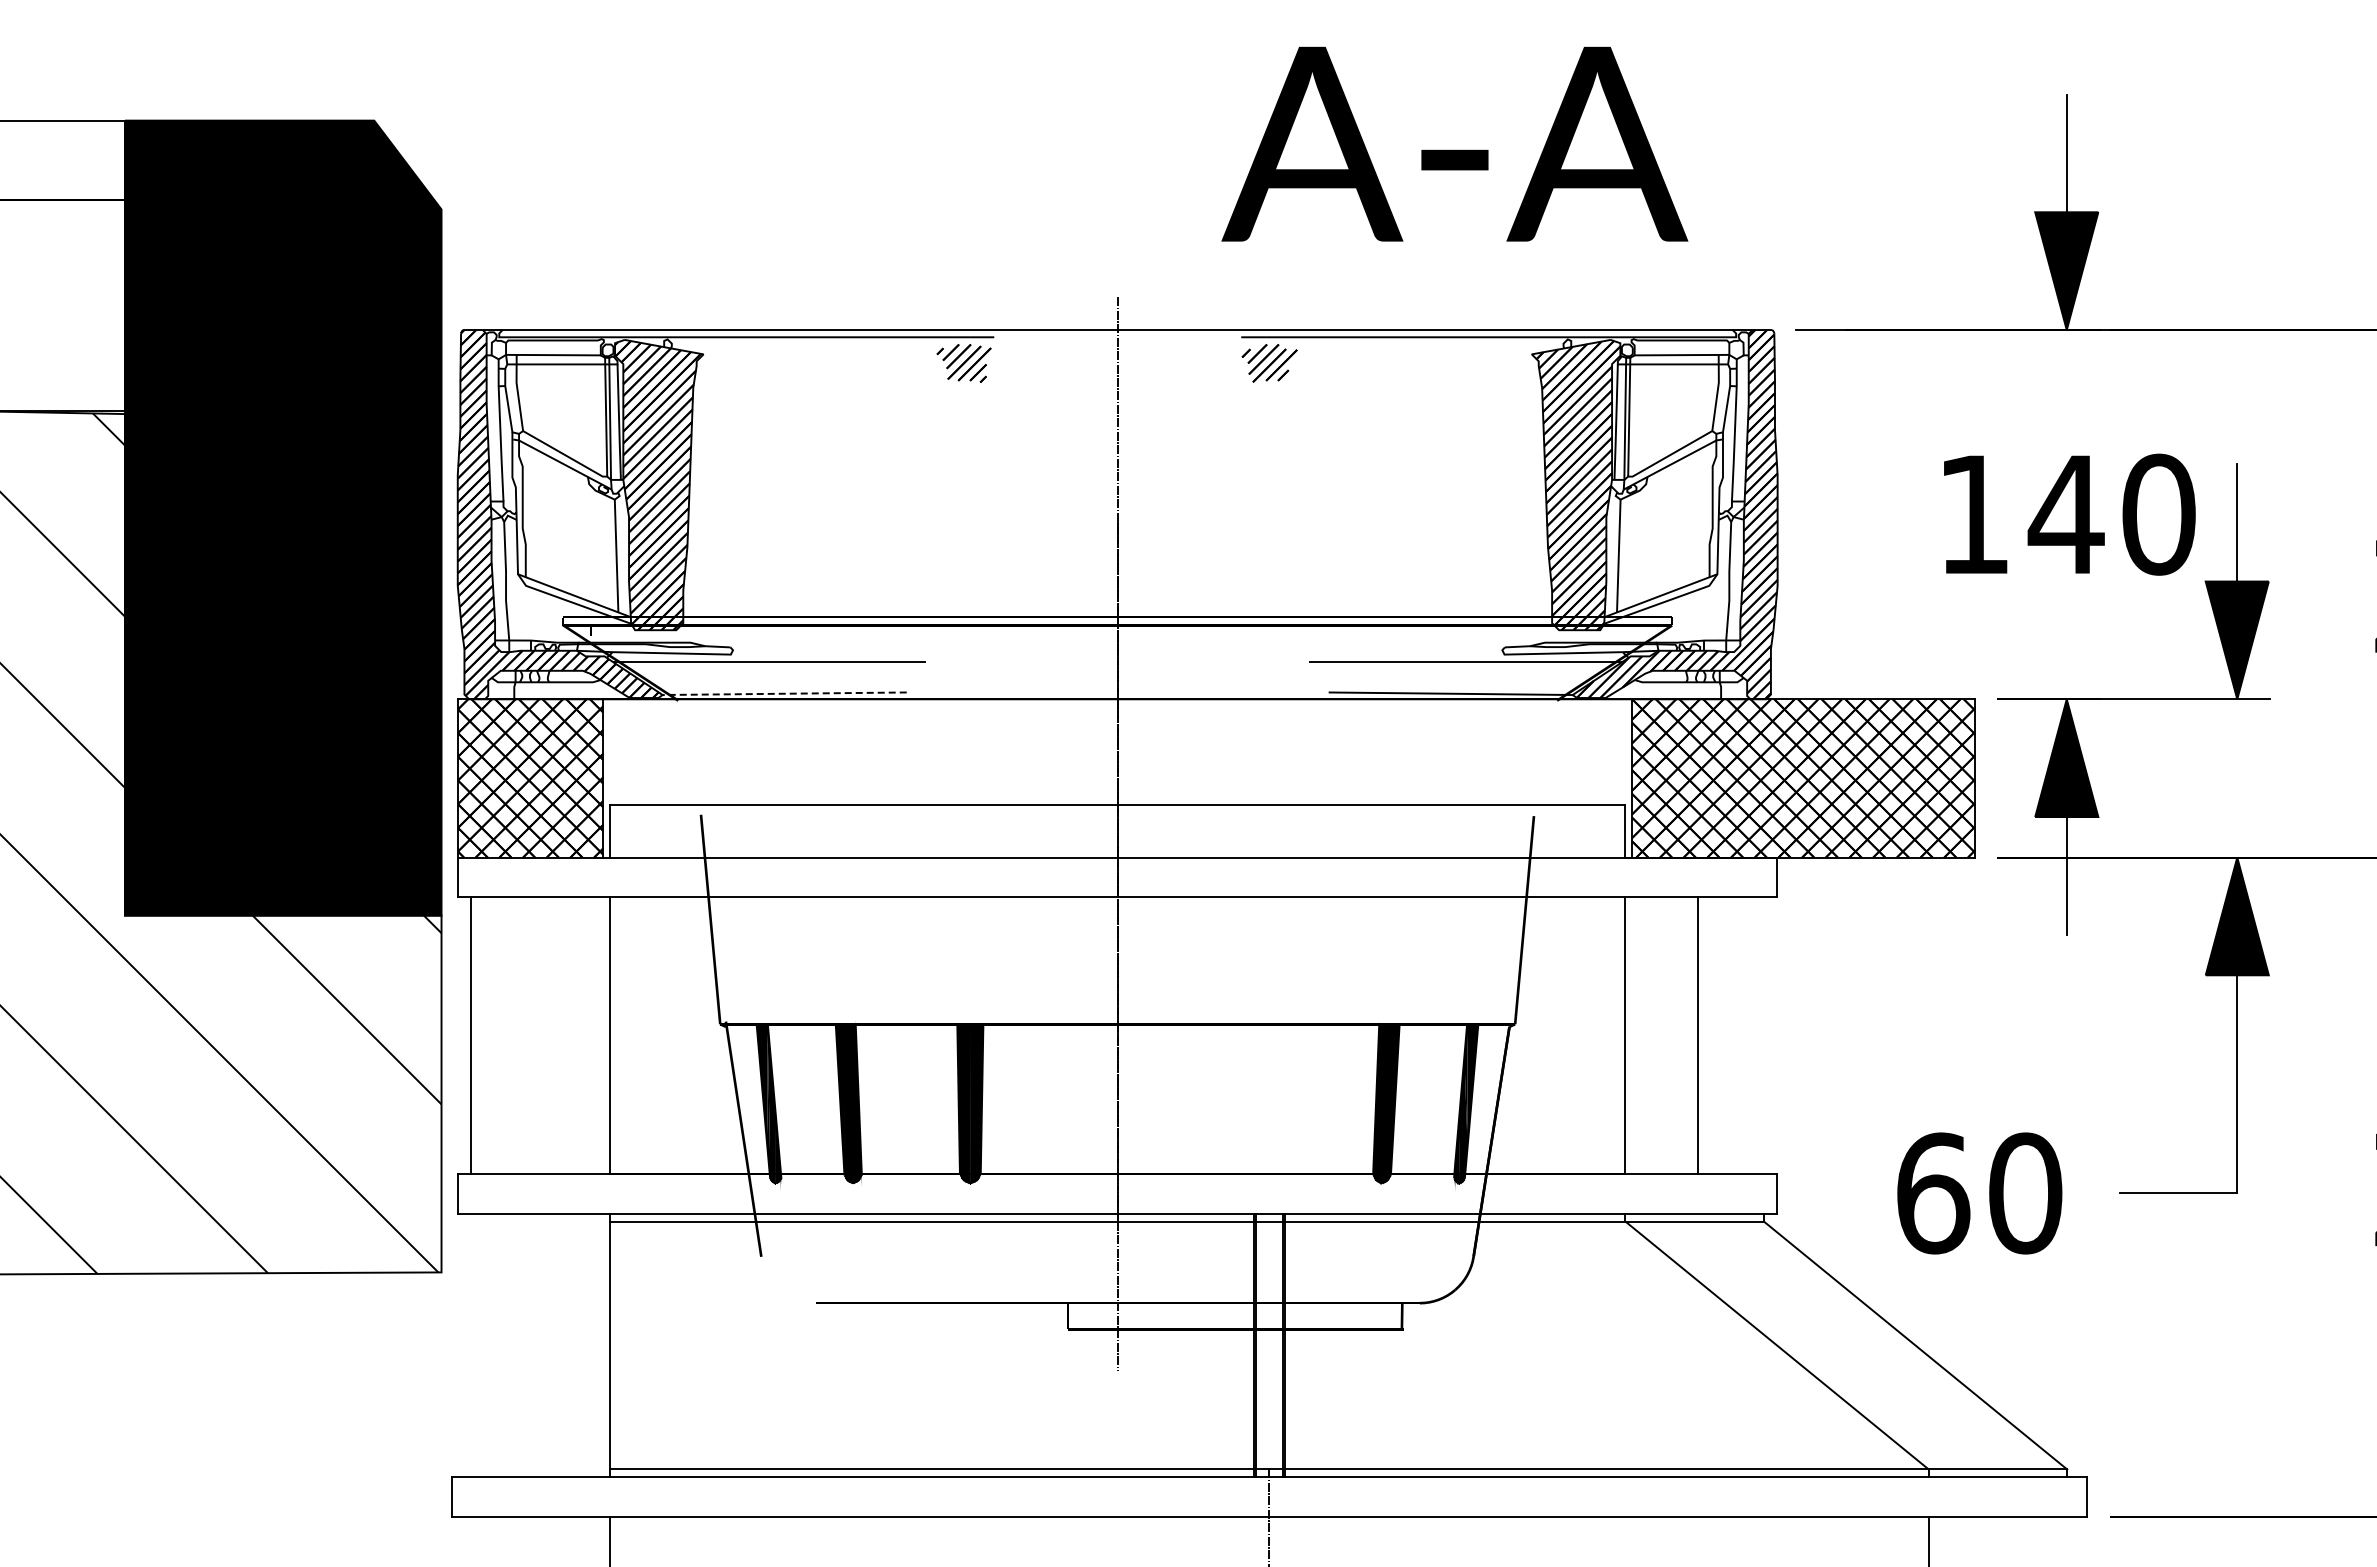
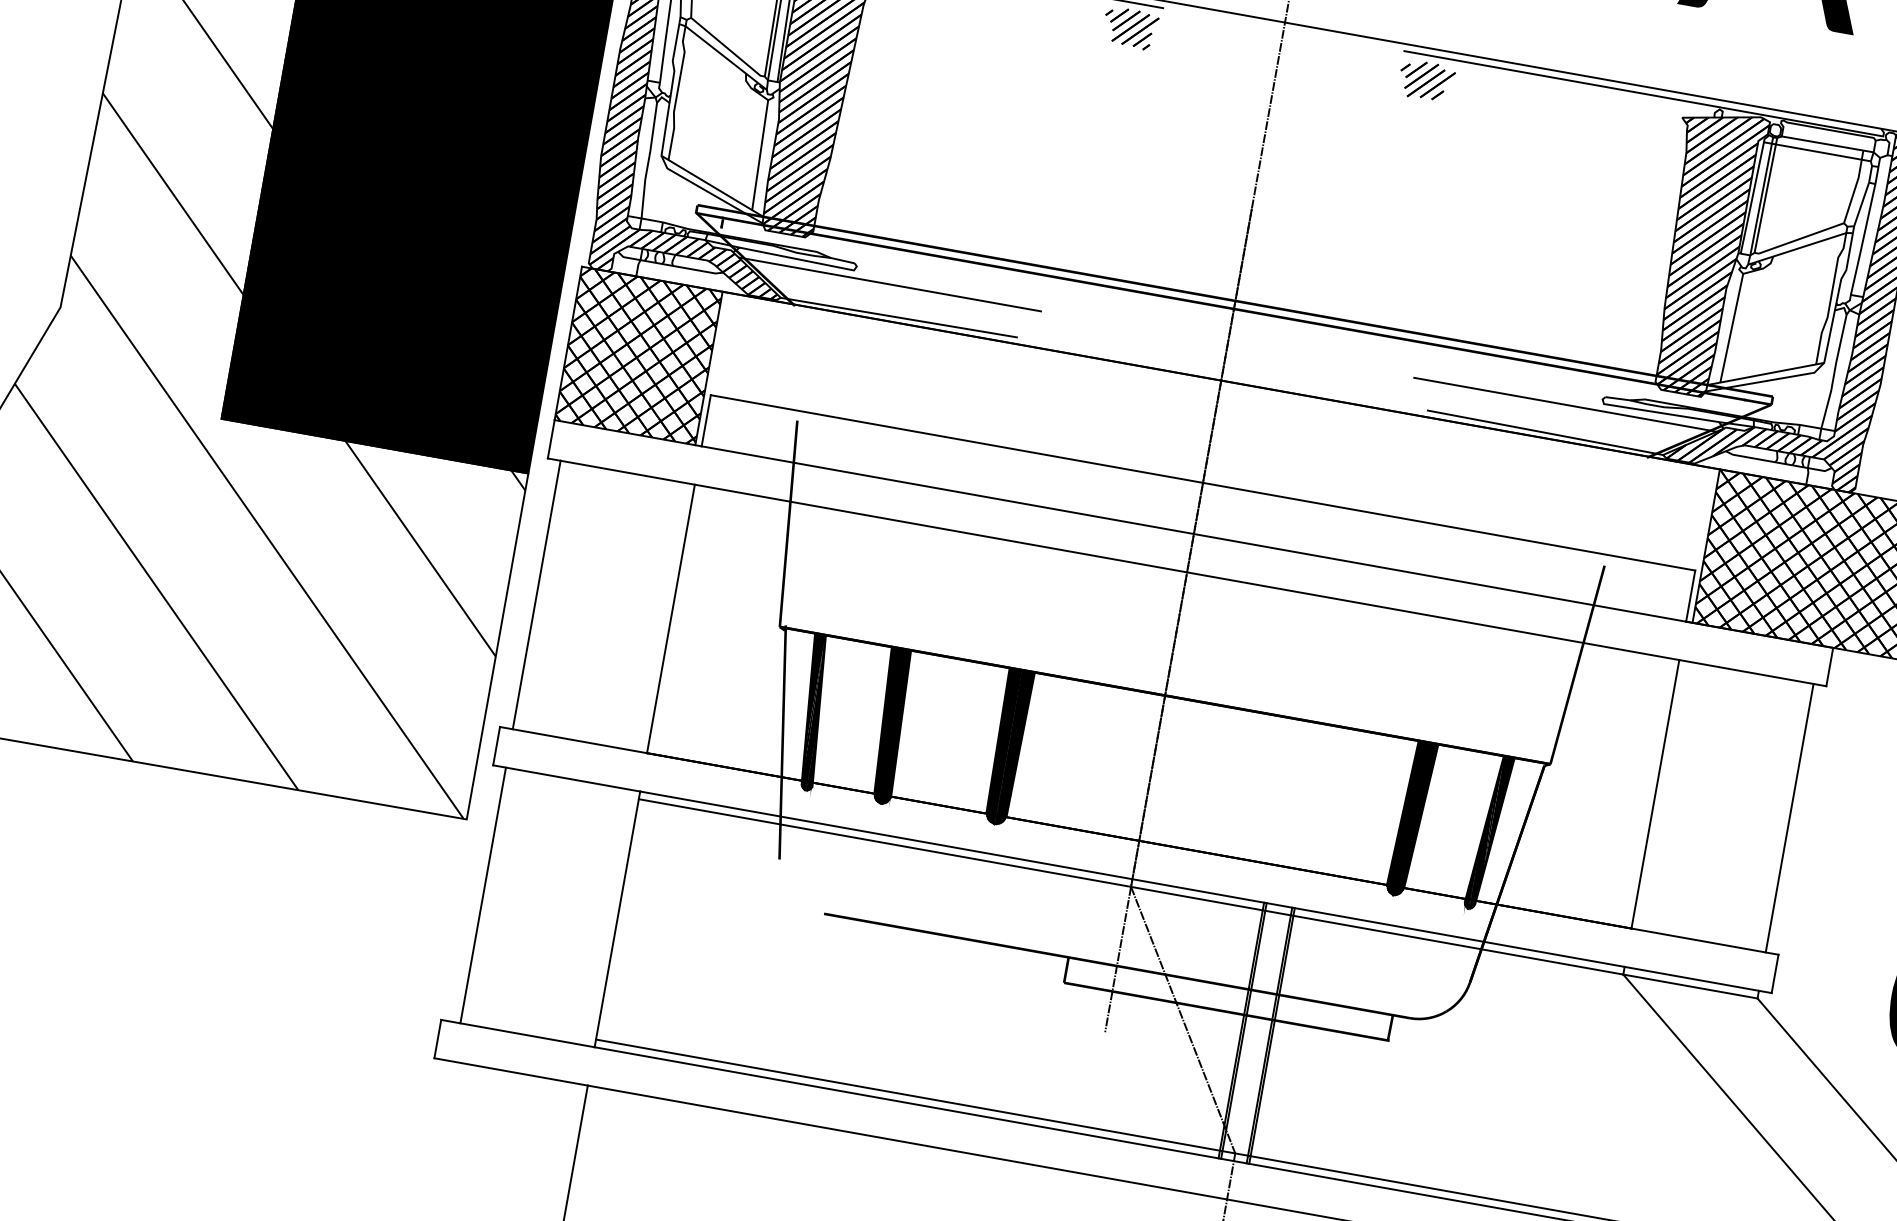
line: (784, 693) -> (899, 317), dashed -> solid
line: (1697, 1035) -> (1789, 818), moved
line: (471, 1345) -> (483, 895), added
line: (1193, 1345) -> (1183, 1020), added

